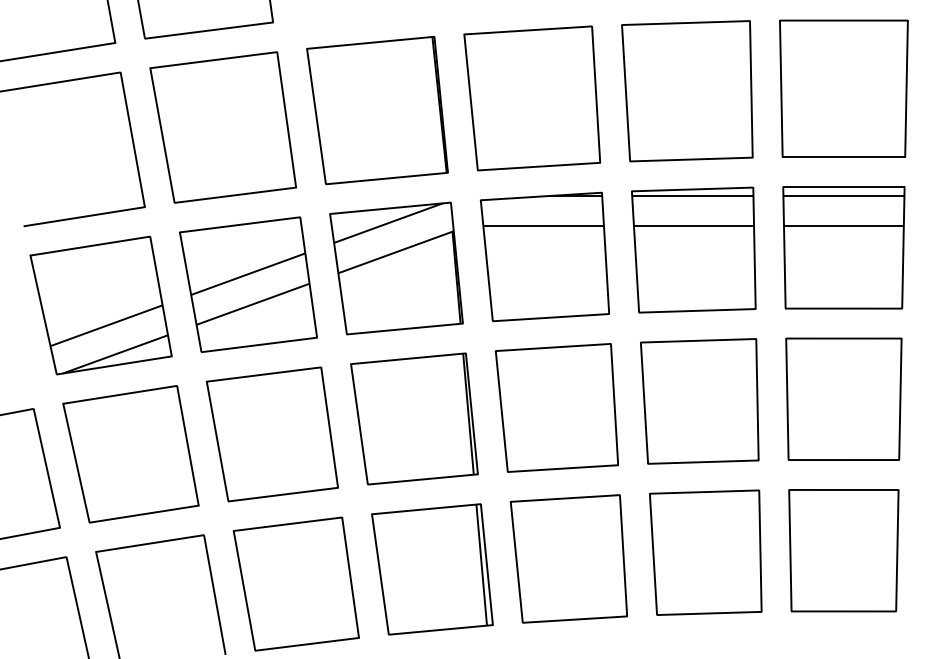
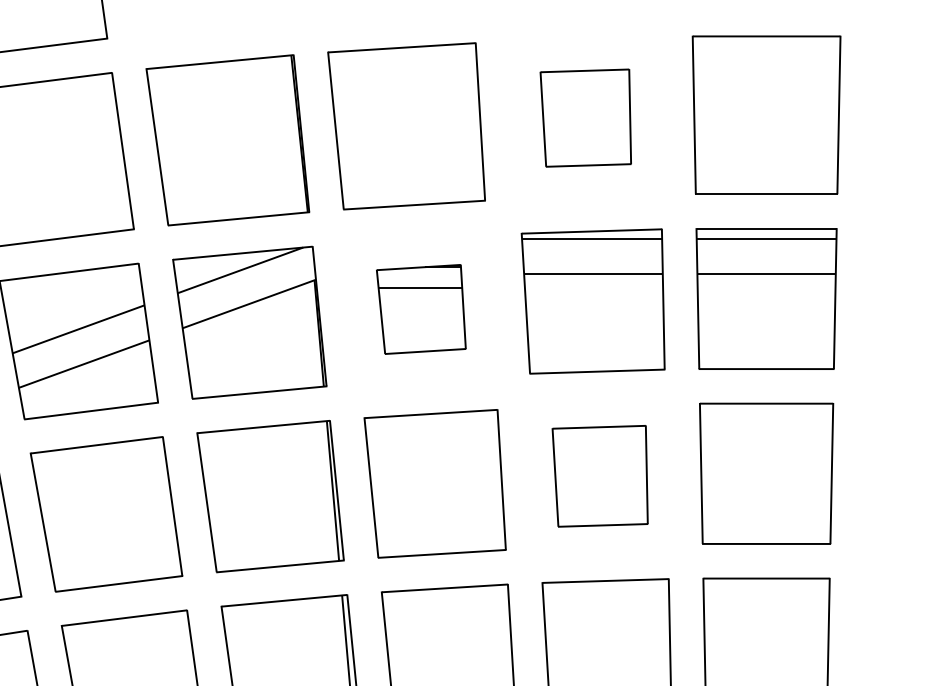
part: (687, 91) -> (585, 118), size x0.6
part: (544, 256) -> (420, 308), size x0.6
part: (699, 401) -> (599, 476), size x0.7

